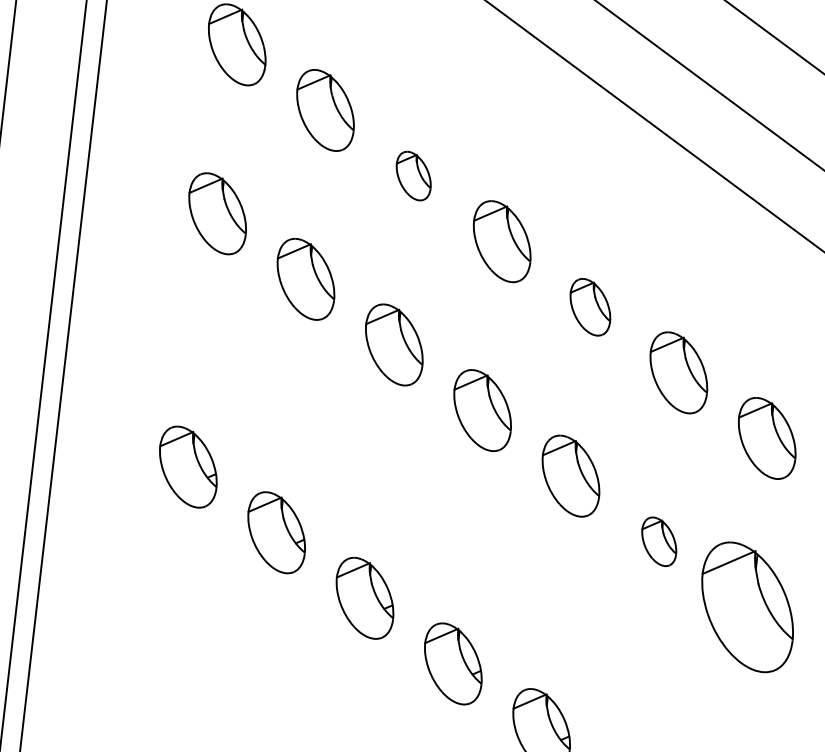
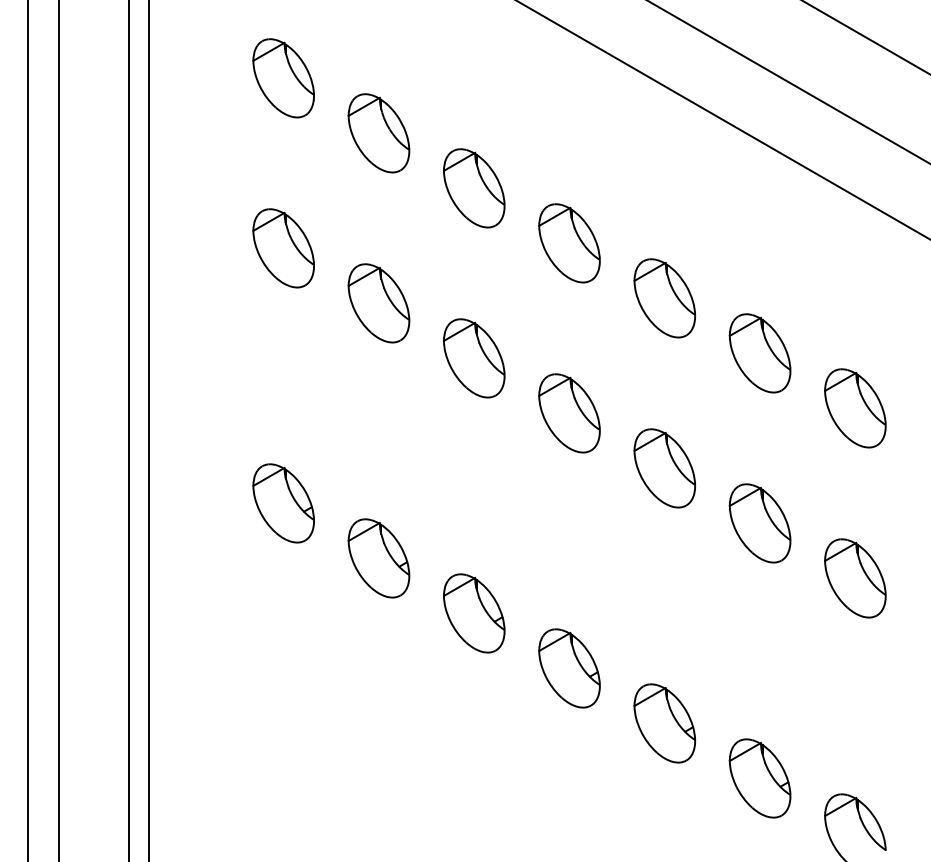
part: (413, 176) -> (473, 188), size x1.67
part: (590, 307) -> (664, 298), size x1.43
part: (658, 541) -> (759, 523), size x1.67
part: (747, 607) -> (855, 578), size x0.62

